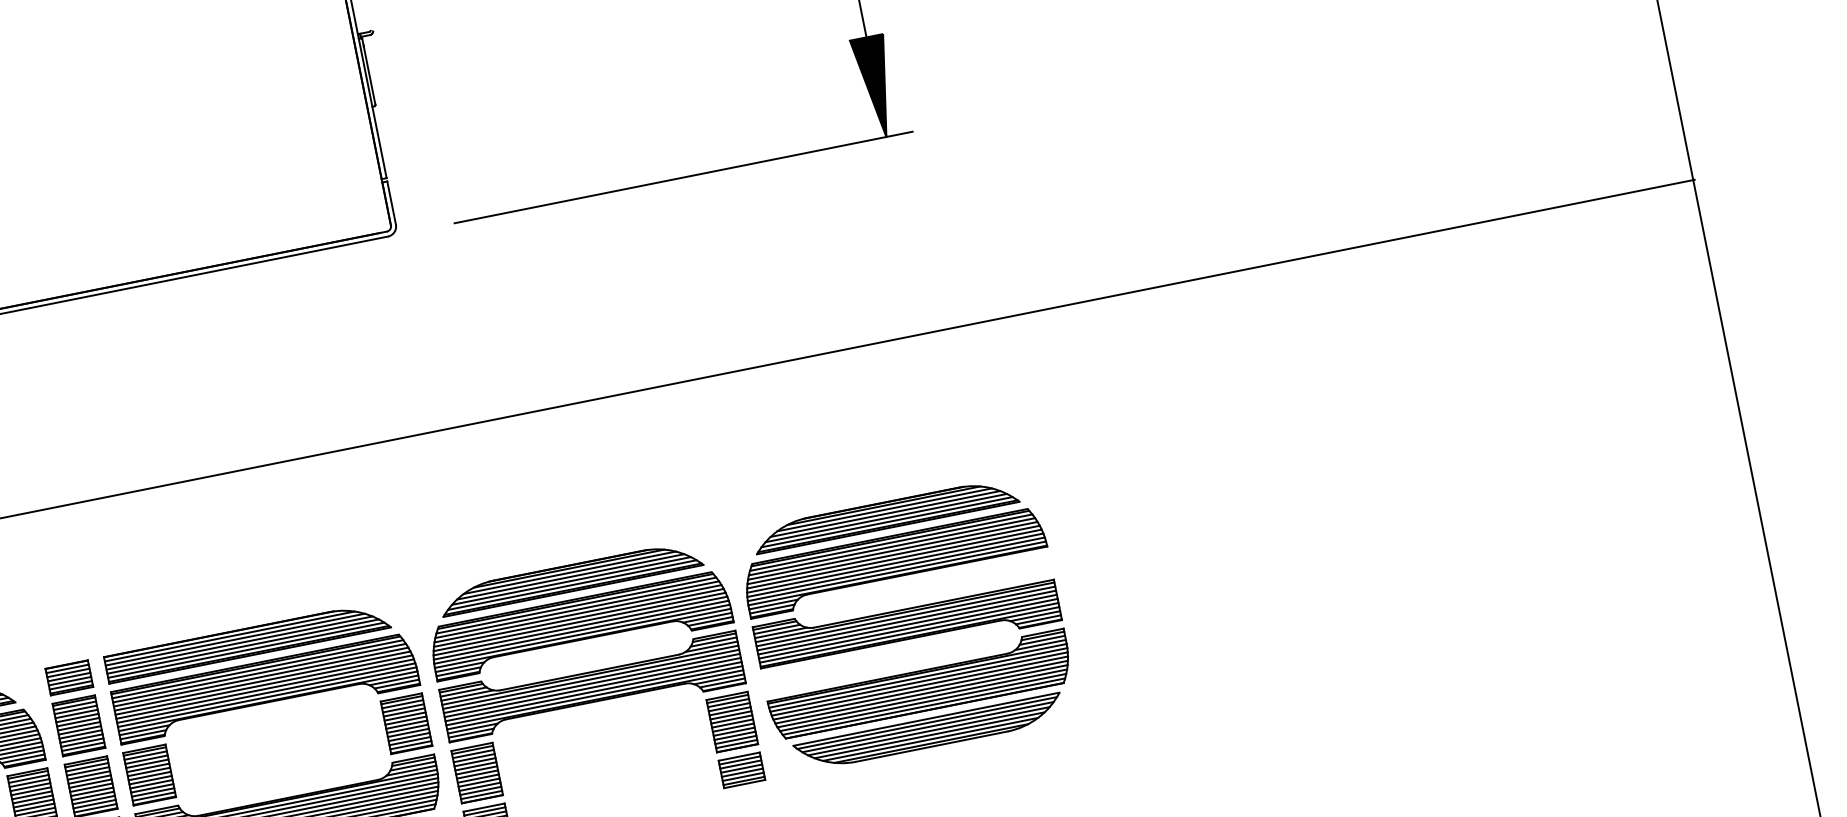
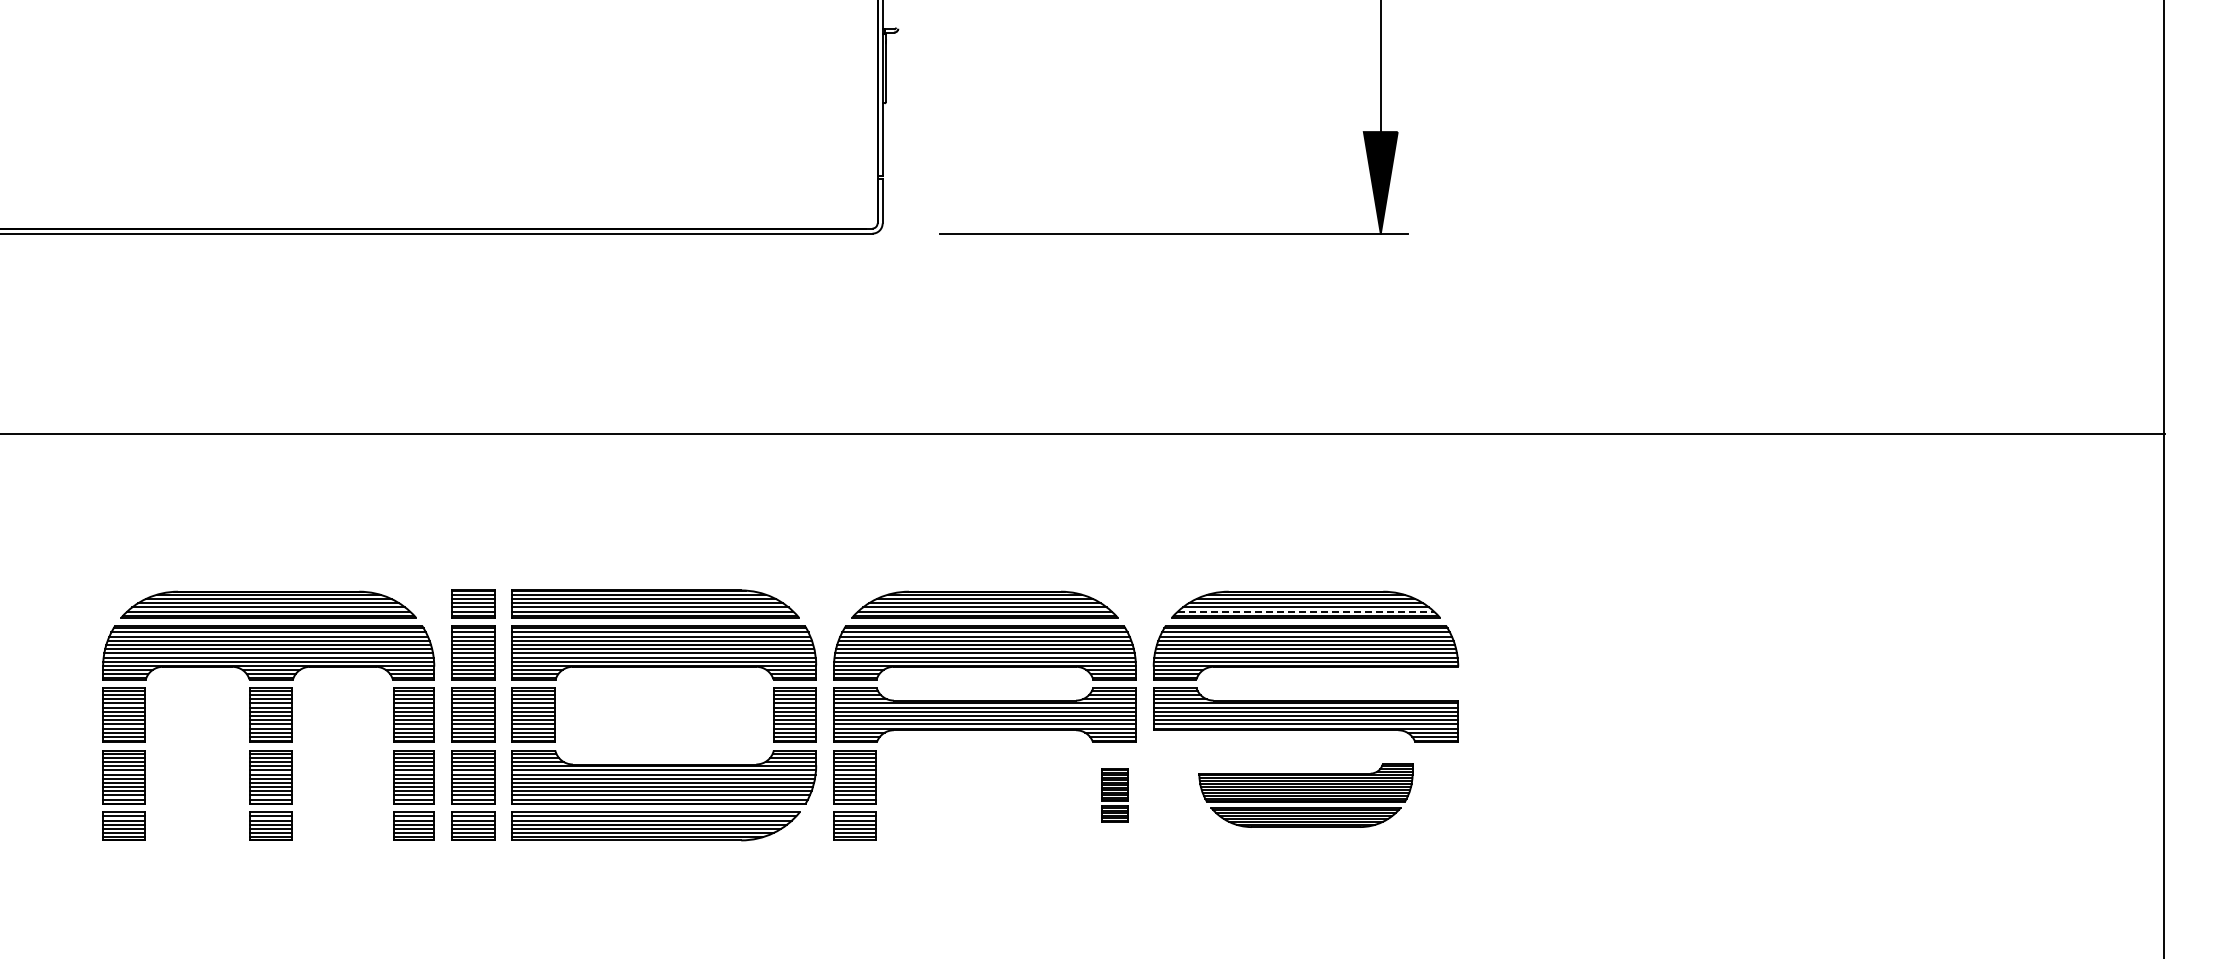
line: (887, 522) -> (1306, 611), solid -> dashed
part: (922, 702) -> (1305, 795), size x0.7
part: (735, 740) -> (1114, 795), size x0.6

